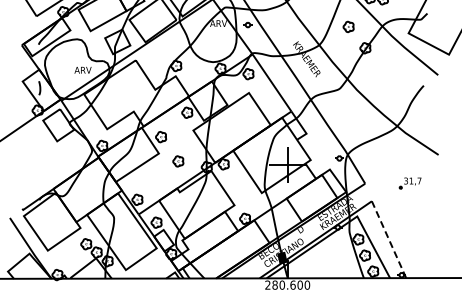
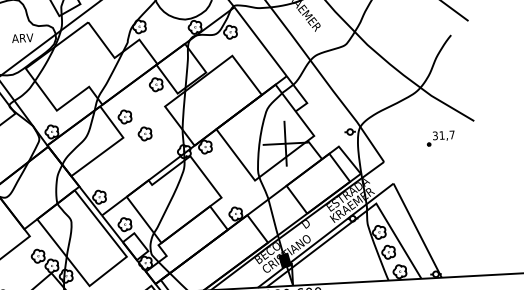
part: (178, 161) -> (145, 134), moved
part: (409, 183) -> (439, 138), moved
line: (389, 240) -> (418, 231), dashed -> solid

